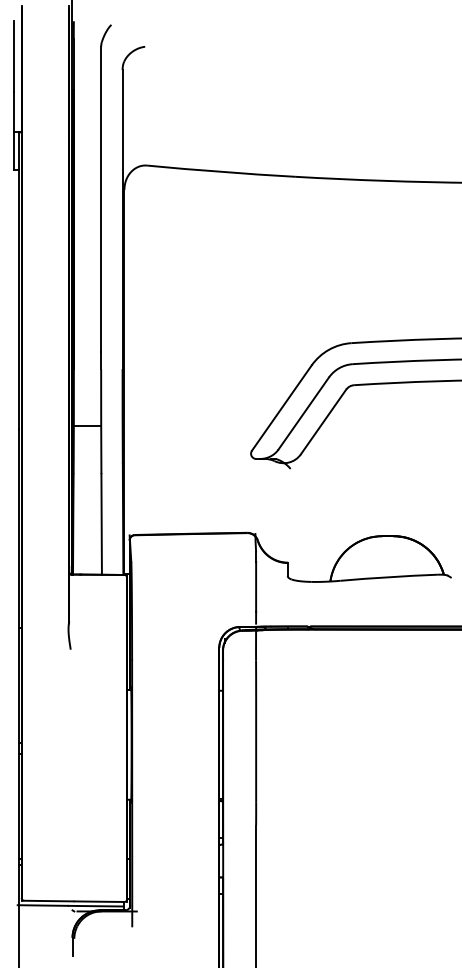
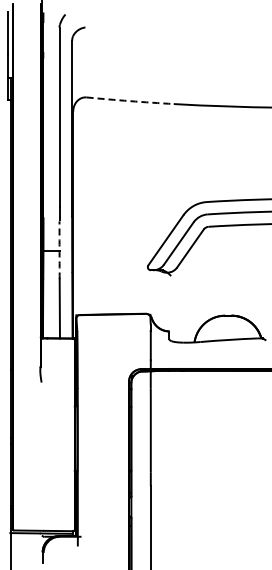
arc: (221, 172) -> (130, 101), solid -> dashed
arc: (101, 422) -> (59, 248), solid -> dashed

